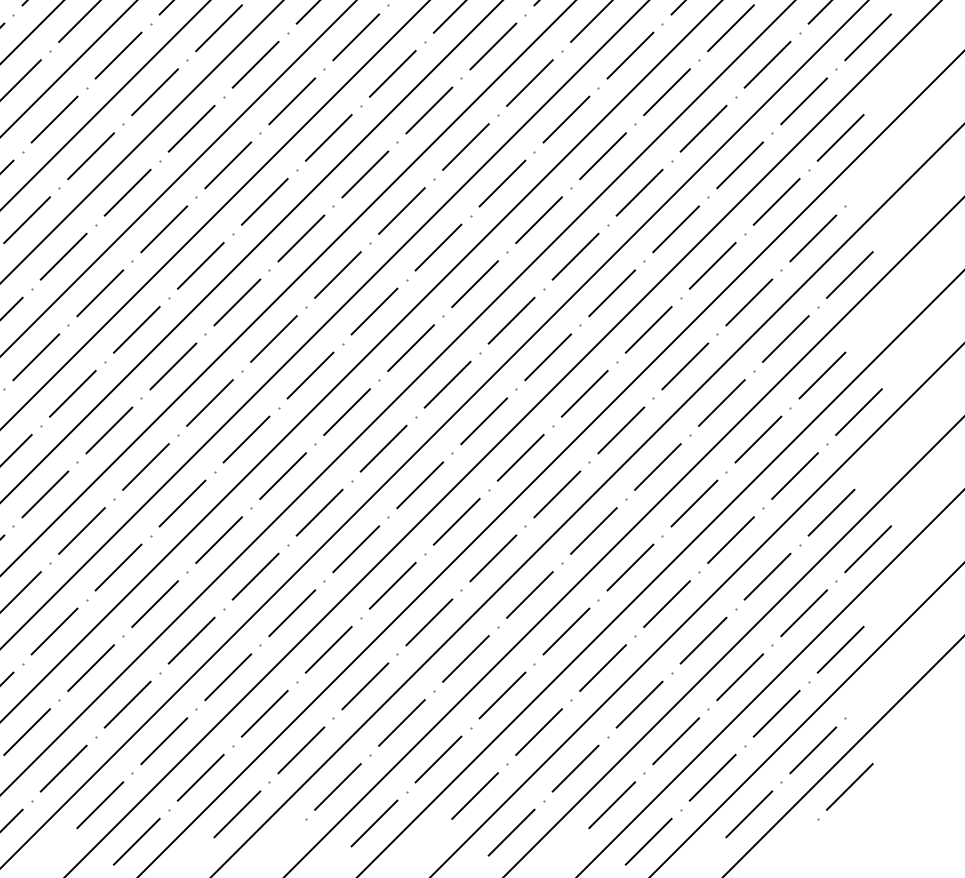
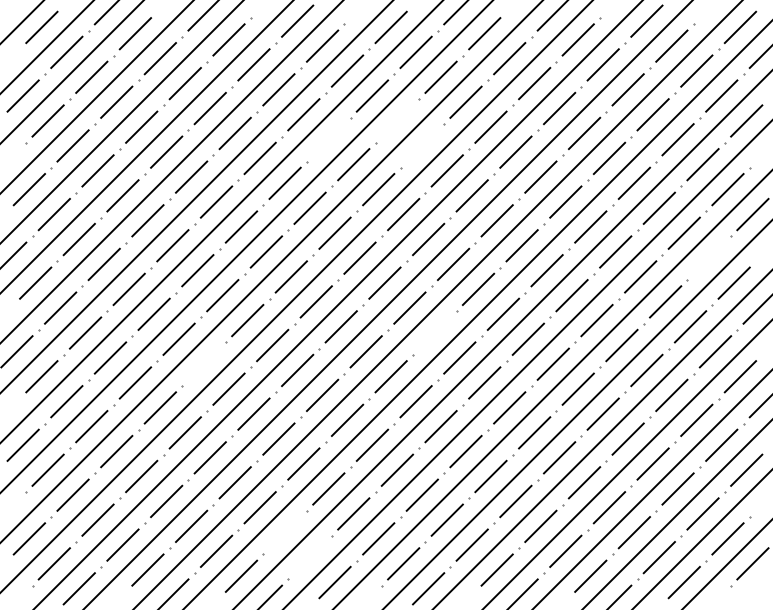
line: (328, 137) -> (397, 120), removed
line: (227, 165) -> (328, 139), removed
line: (364, 173) -> (421, 145), removed
line: (784, 337) -> (708, 257), removed
line: (383, 447) -> (434, 332), removed
line: (44, 493) -> (203, 363), removed
line: (163, 741) -> (284, 532), removed
line: (199, 777) -> (309, 557), removed

